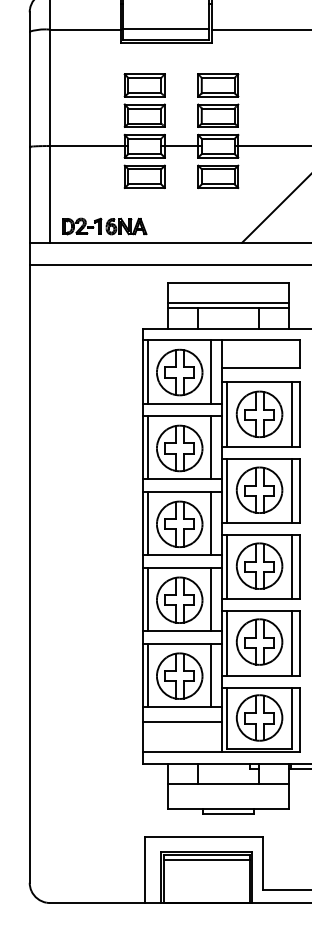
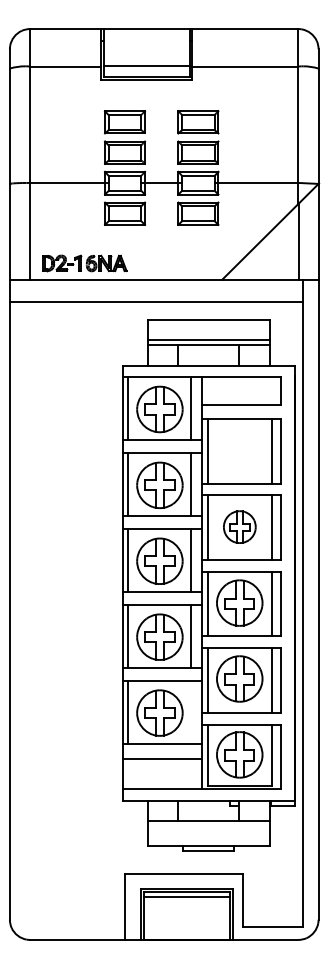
part: (259, 413) -> (239, 450), removed
part: (259, 489) -> (239, 526), size x0.7
line: (211, 675) -> (191, 712), removed

